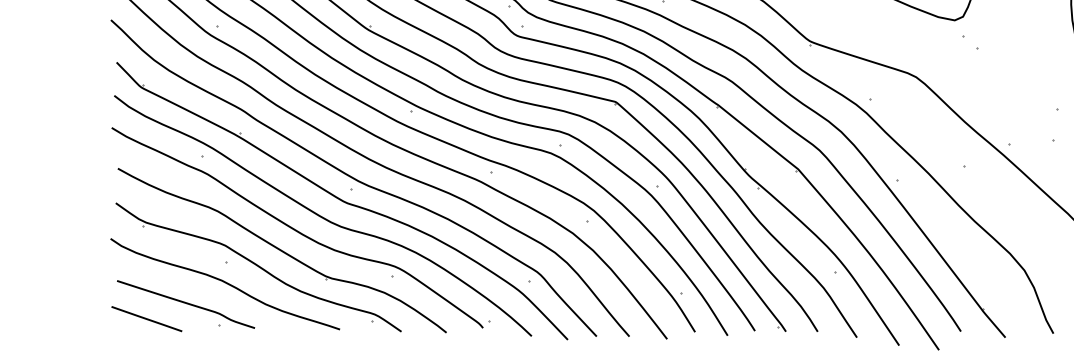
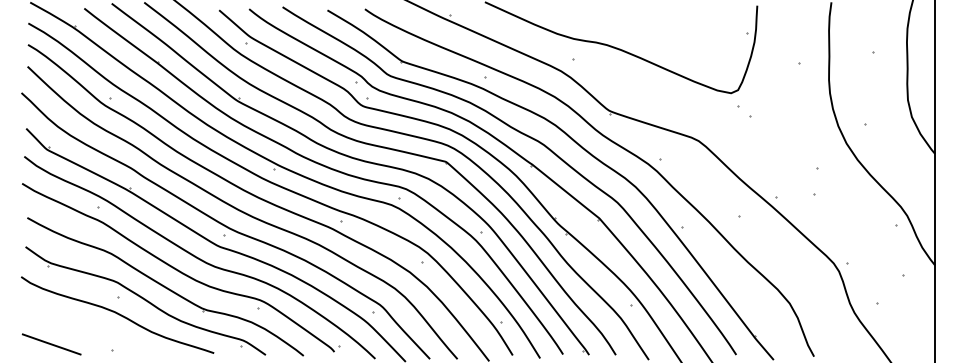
curve: (185, 303) -> (84, 331), removed

